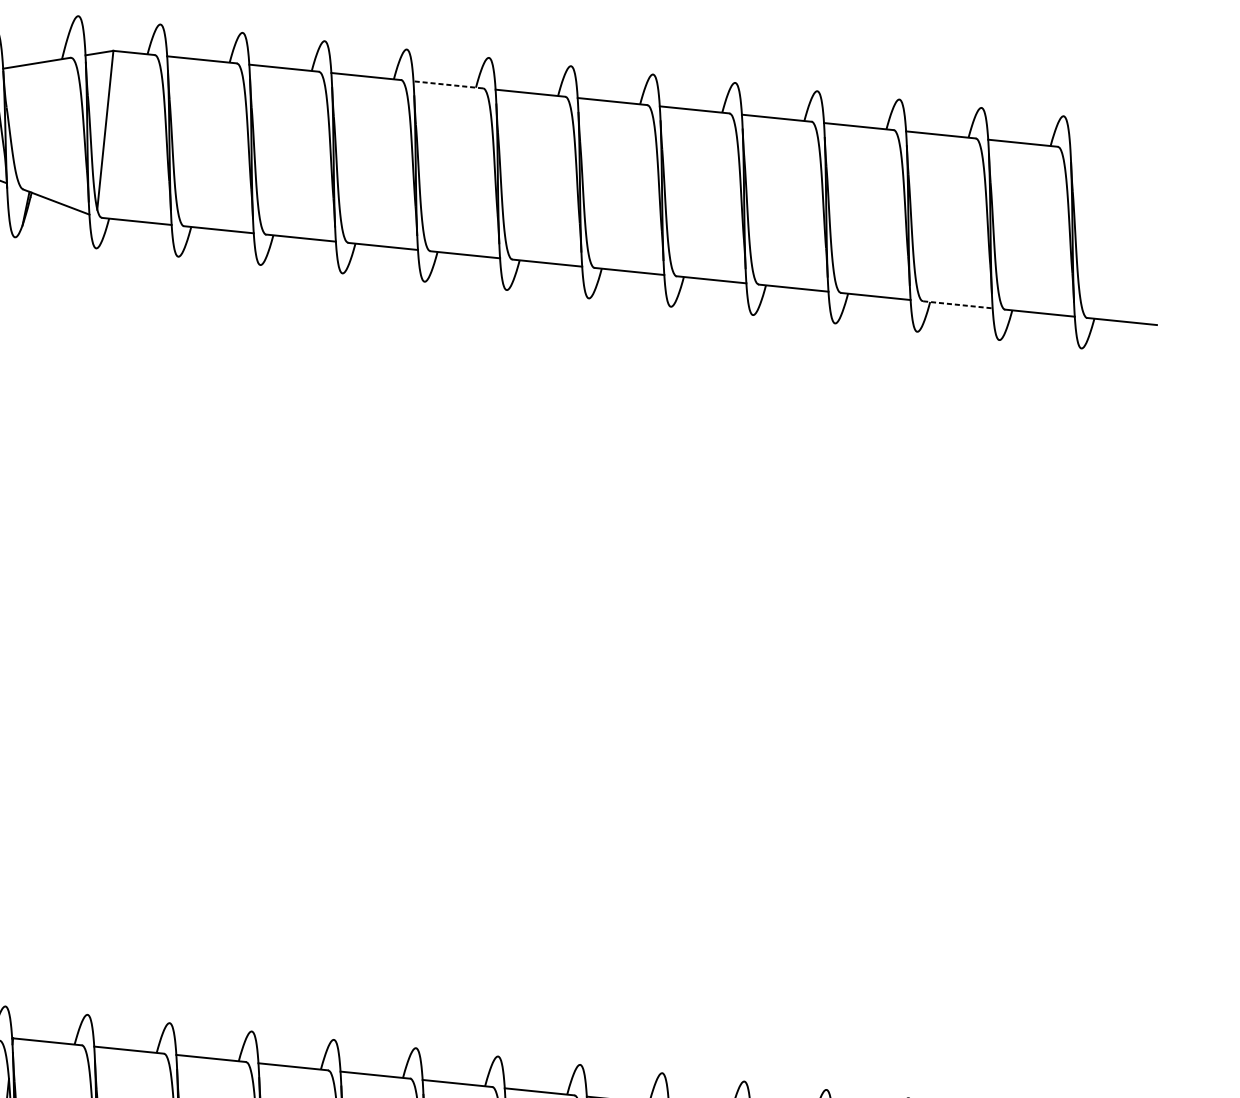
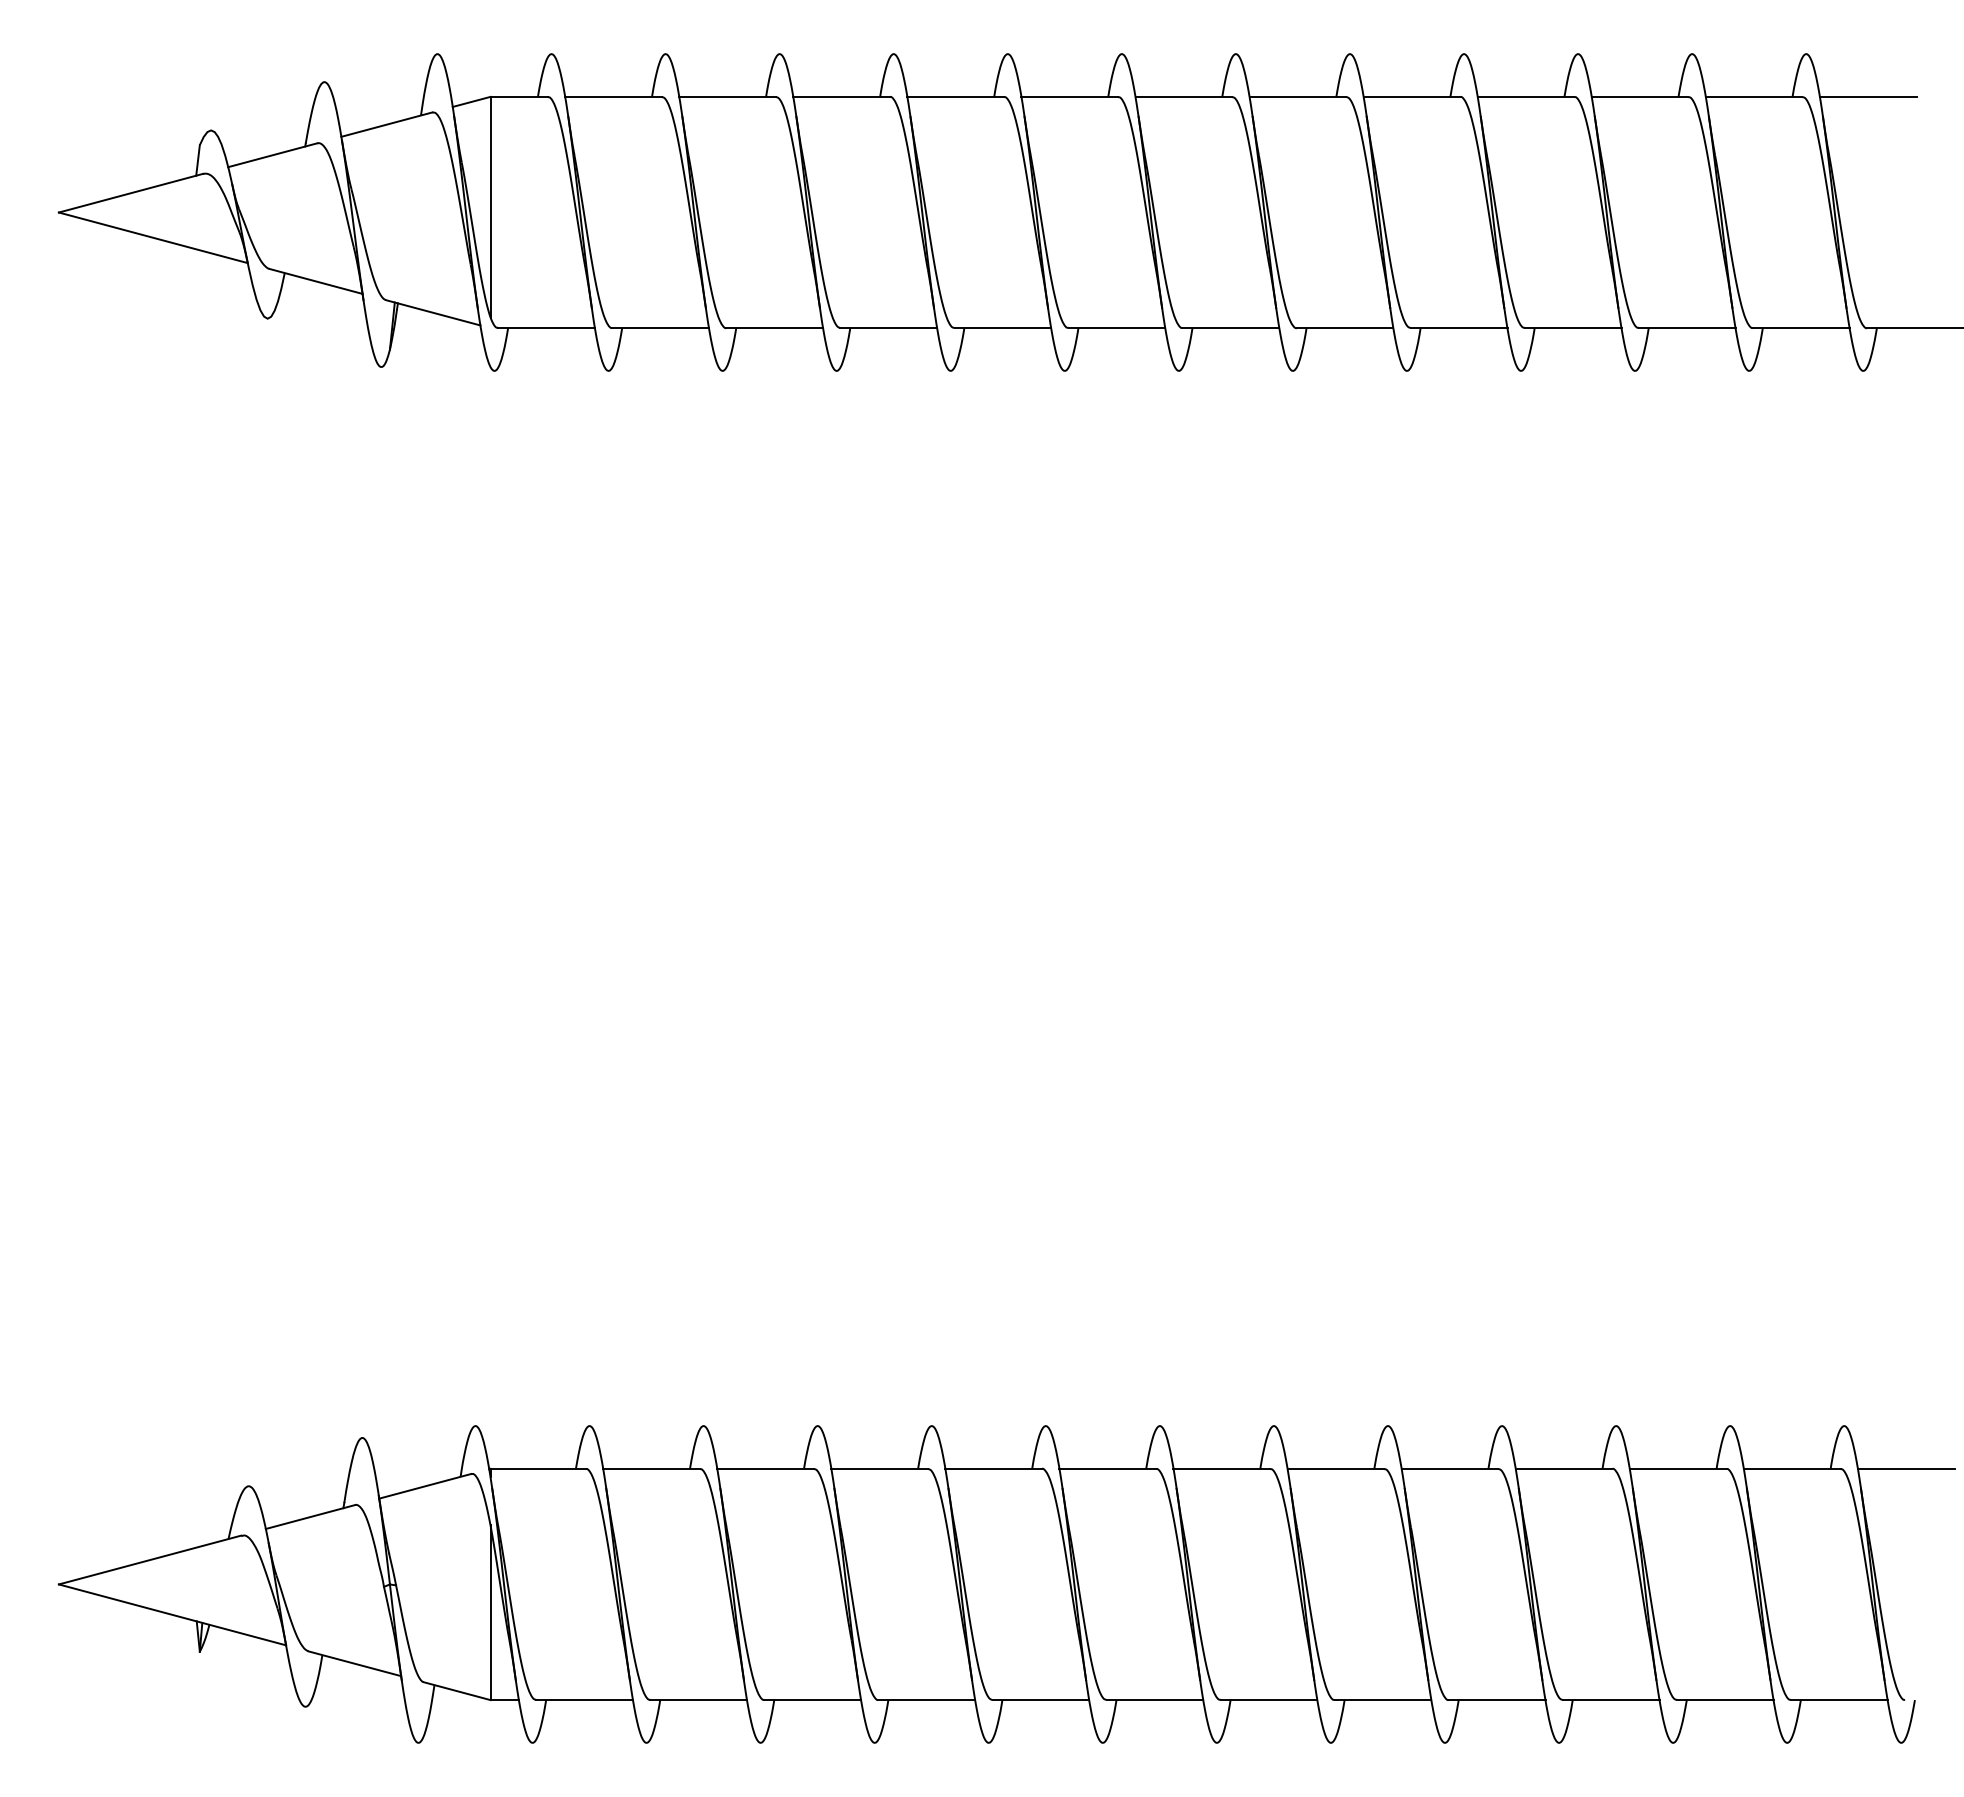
line: (448, 84) -> (955, 96), dashed -> solid
line: (1104, 151) -> (1867, 96), added
line: (958, 305) -> (1687, 328), dashed -> solid

